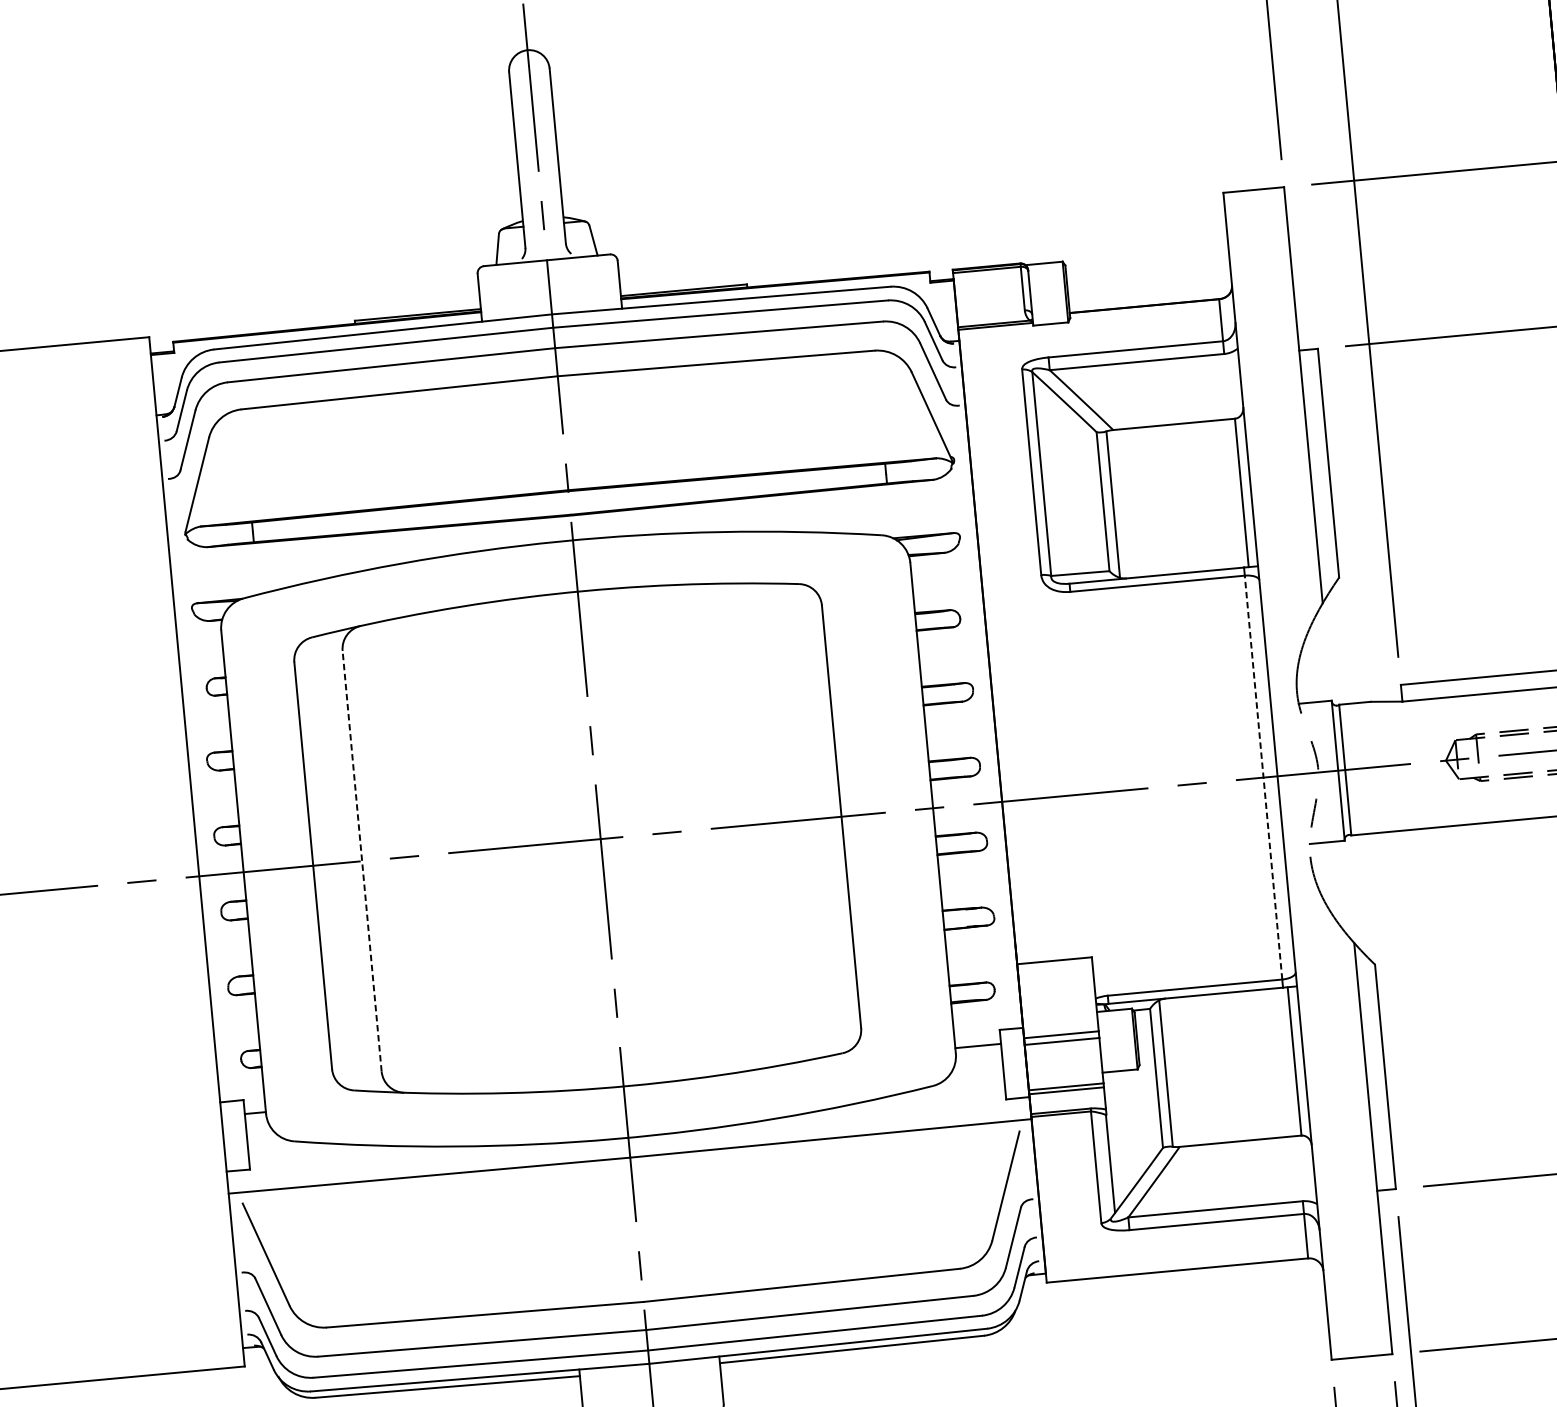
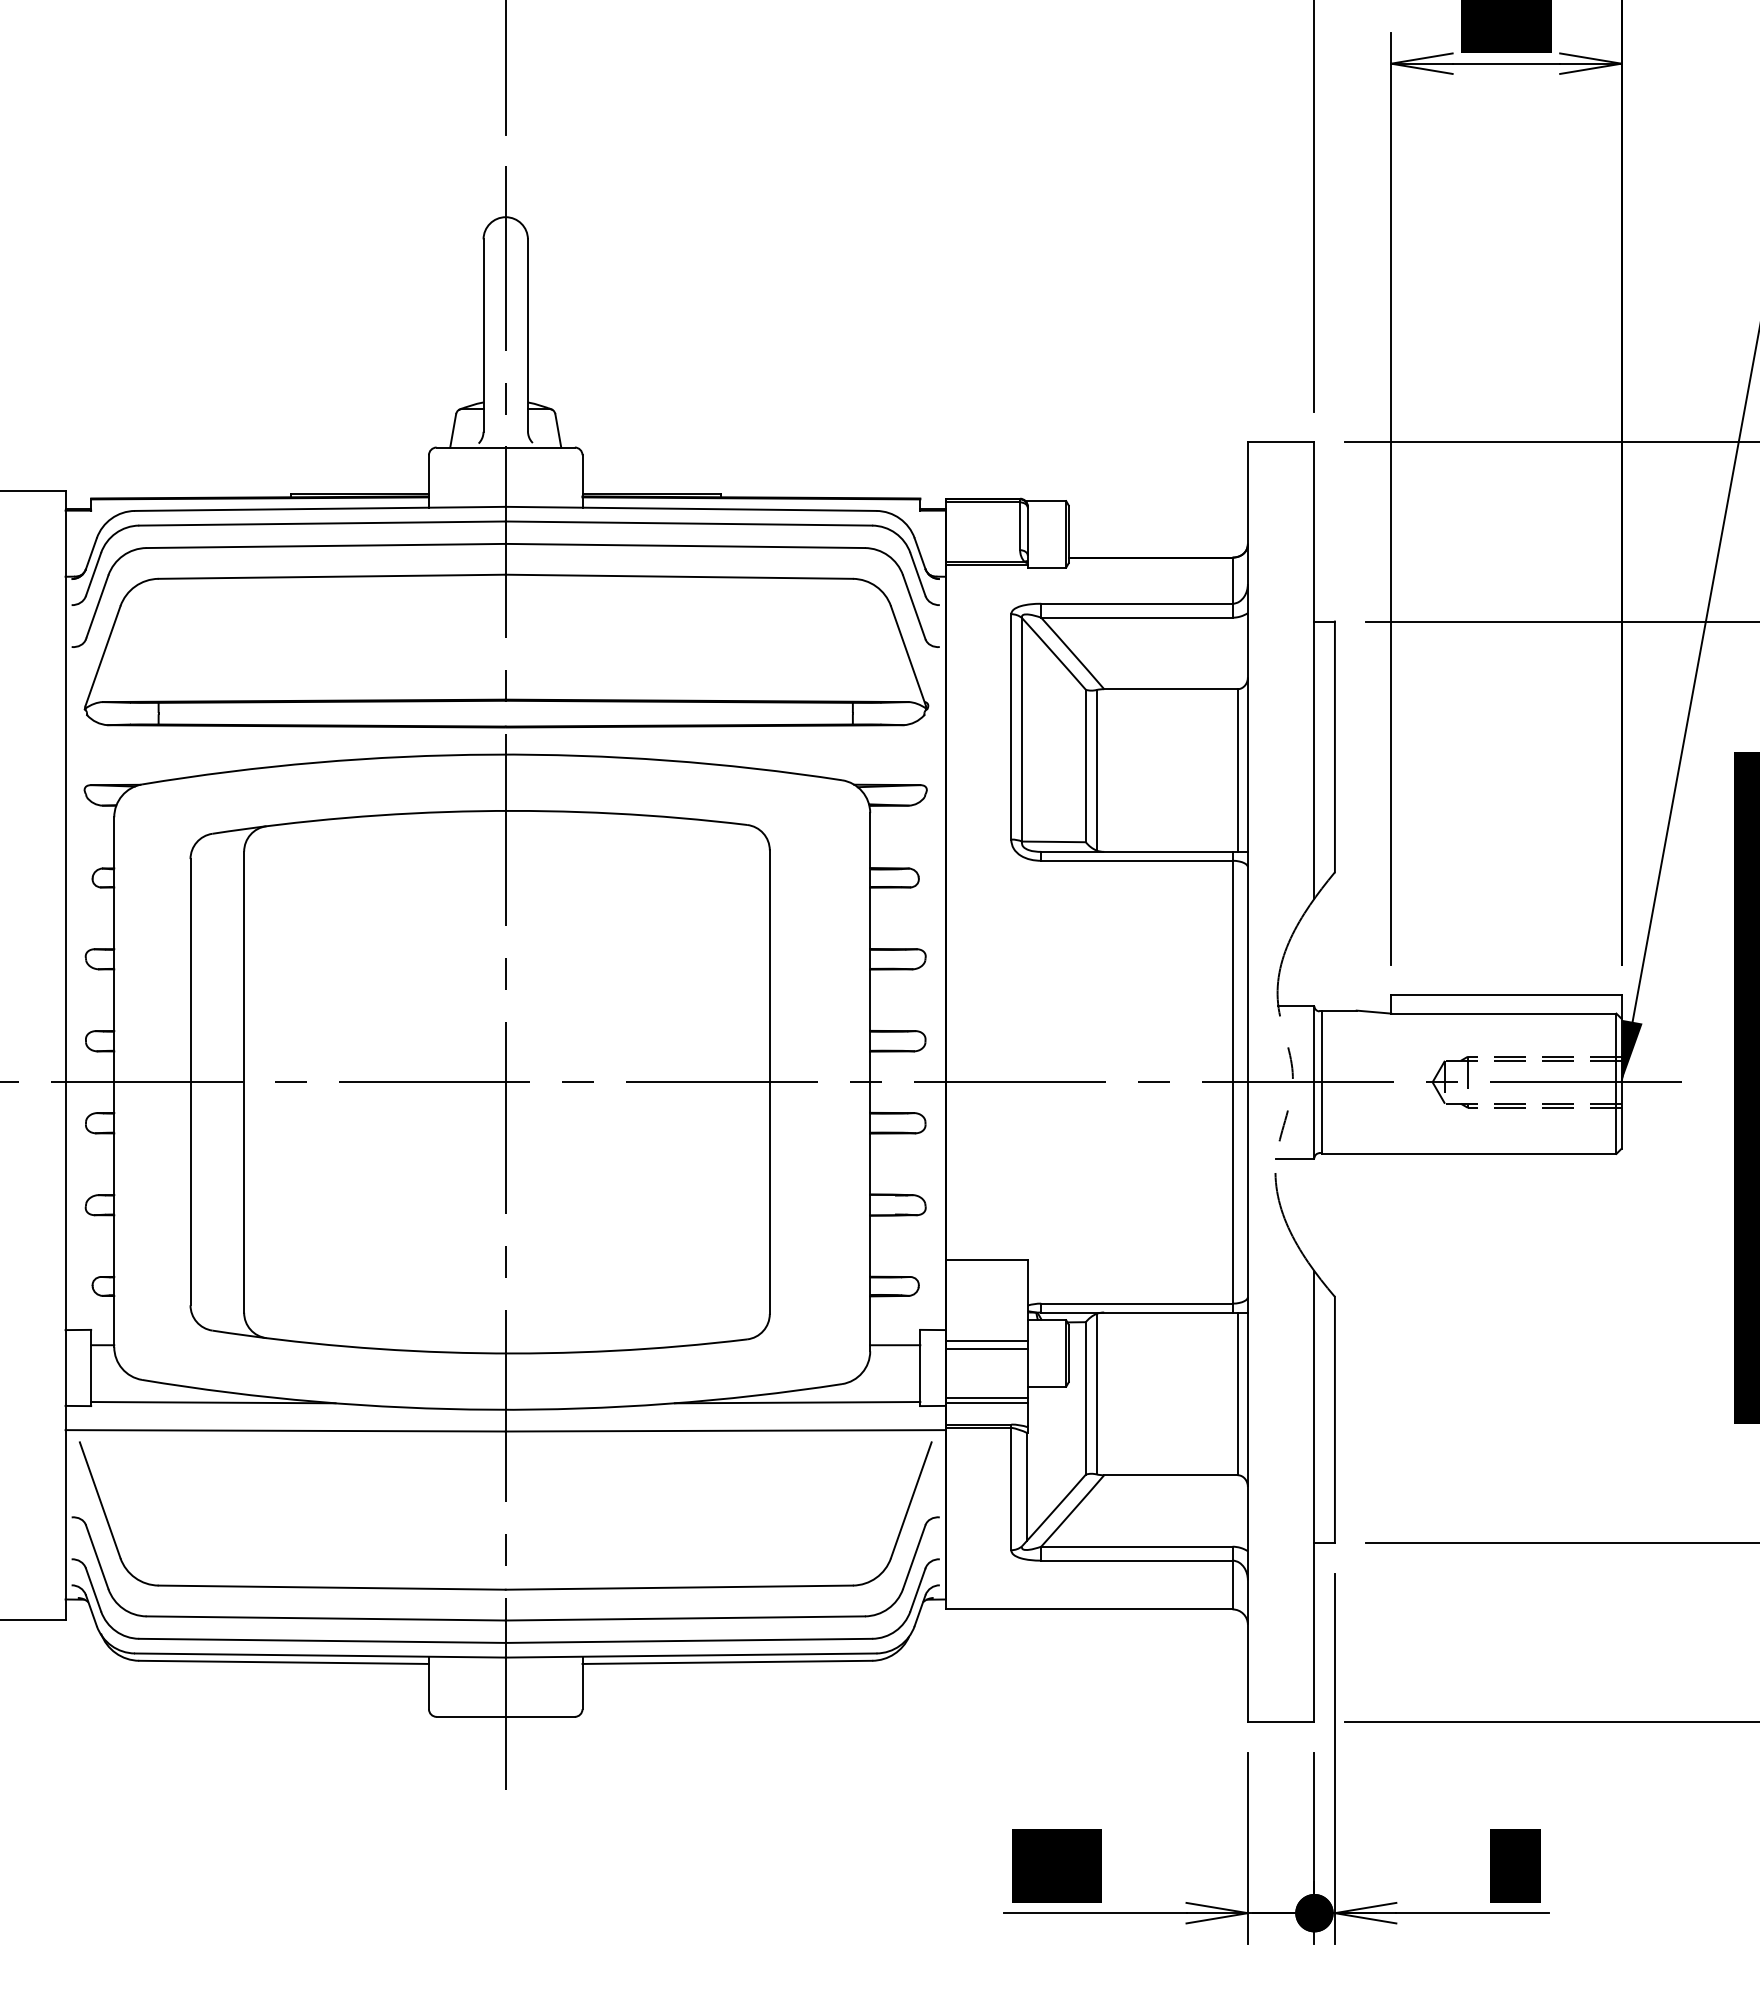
line: (1263, 776) -> (1232, 1081), dashed -> solid
line: (362, 861) -> (244, 1082), dashed -> solid
line: (893, 1106) -> (797, 1402), added
line: (361, 1155) -> (213, 1402), added

